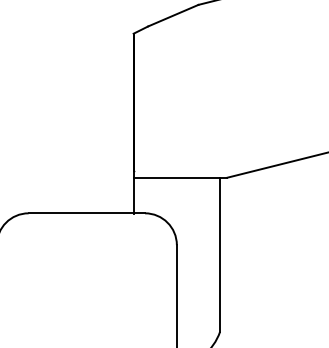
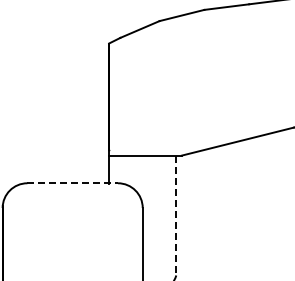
line: (87, 213) -> (73, 183), solid -> dashed
line: (220, 254) -> (176, 215), solid -> dashed

